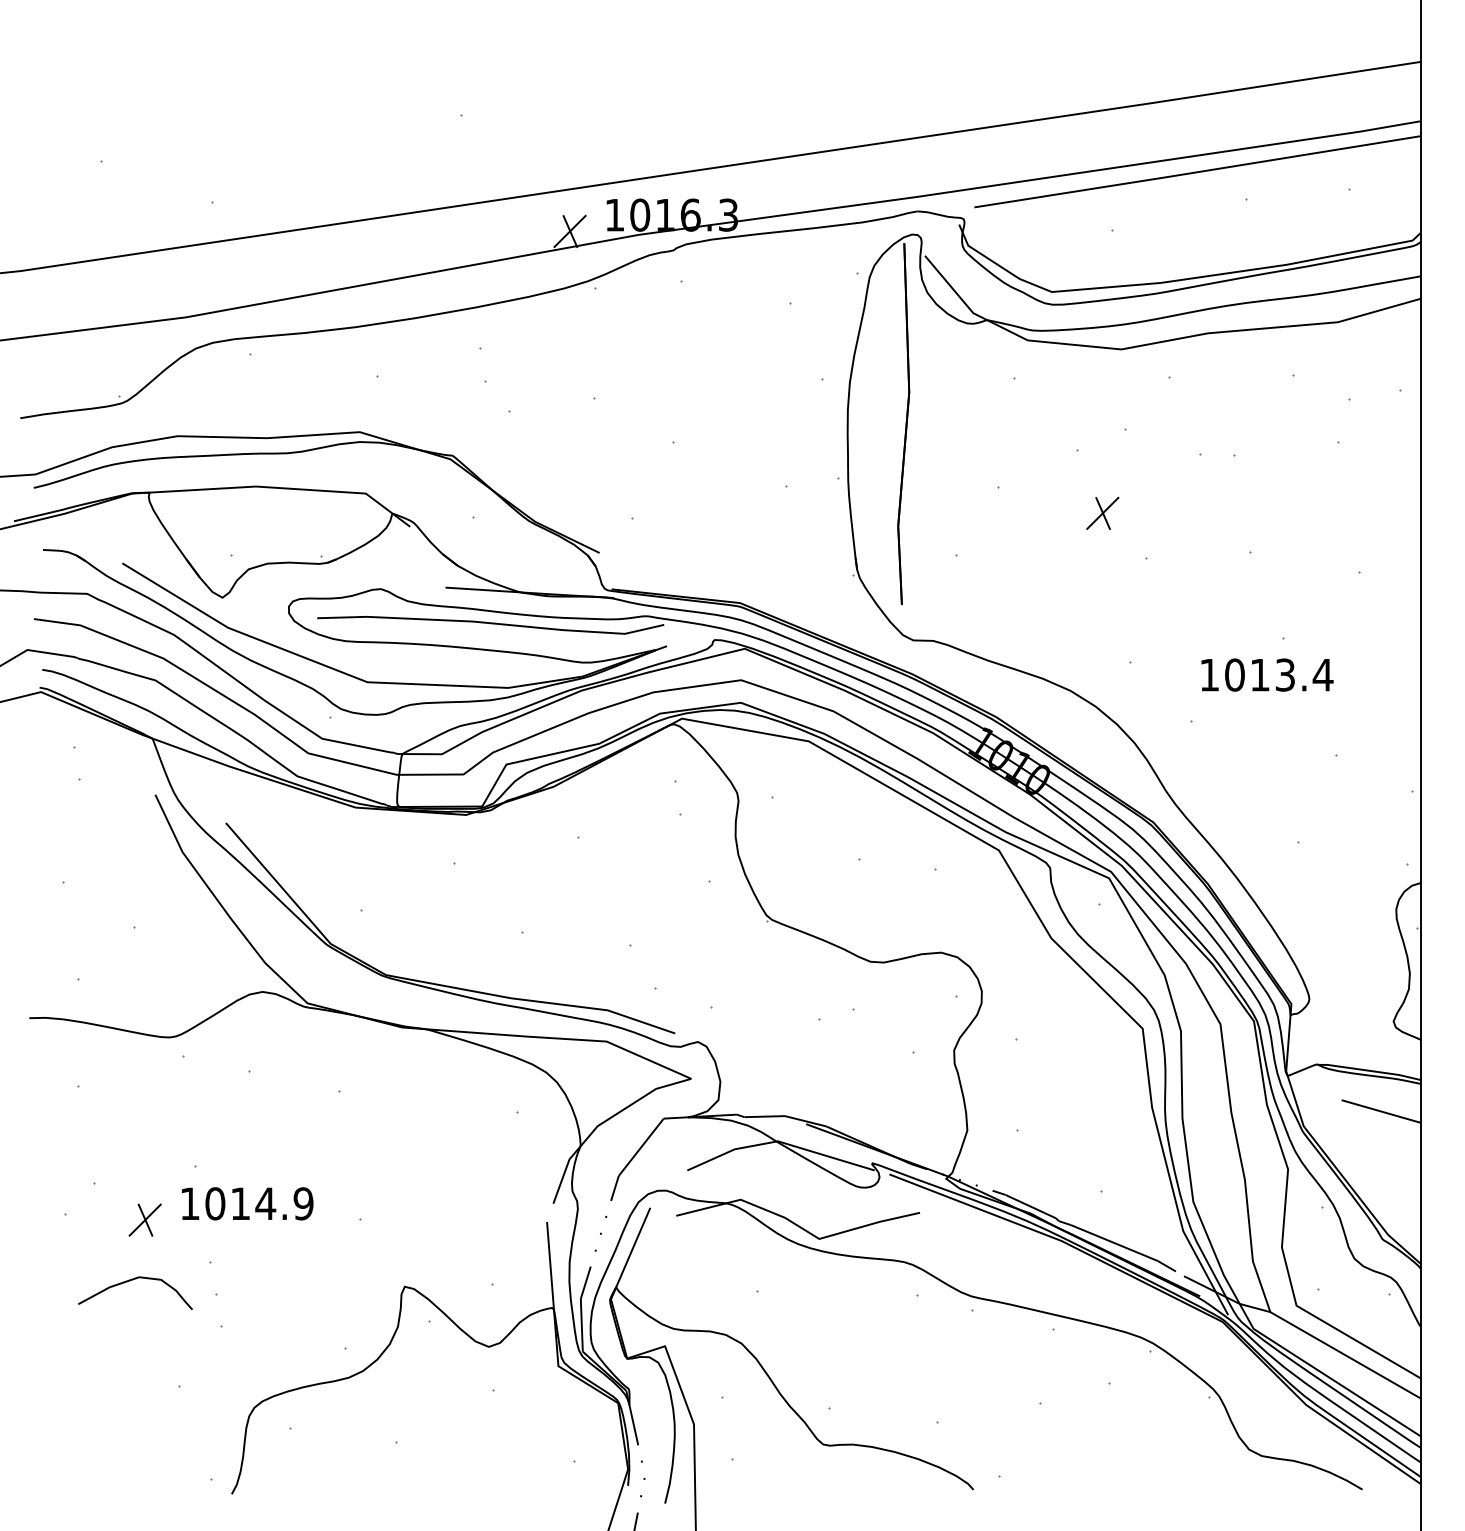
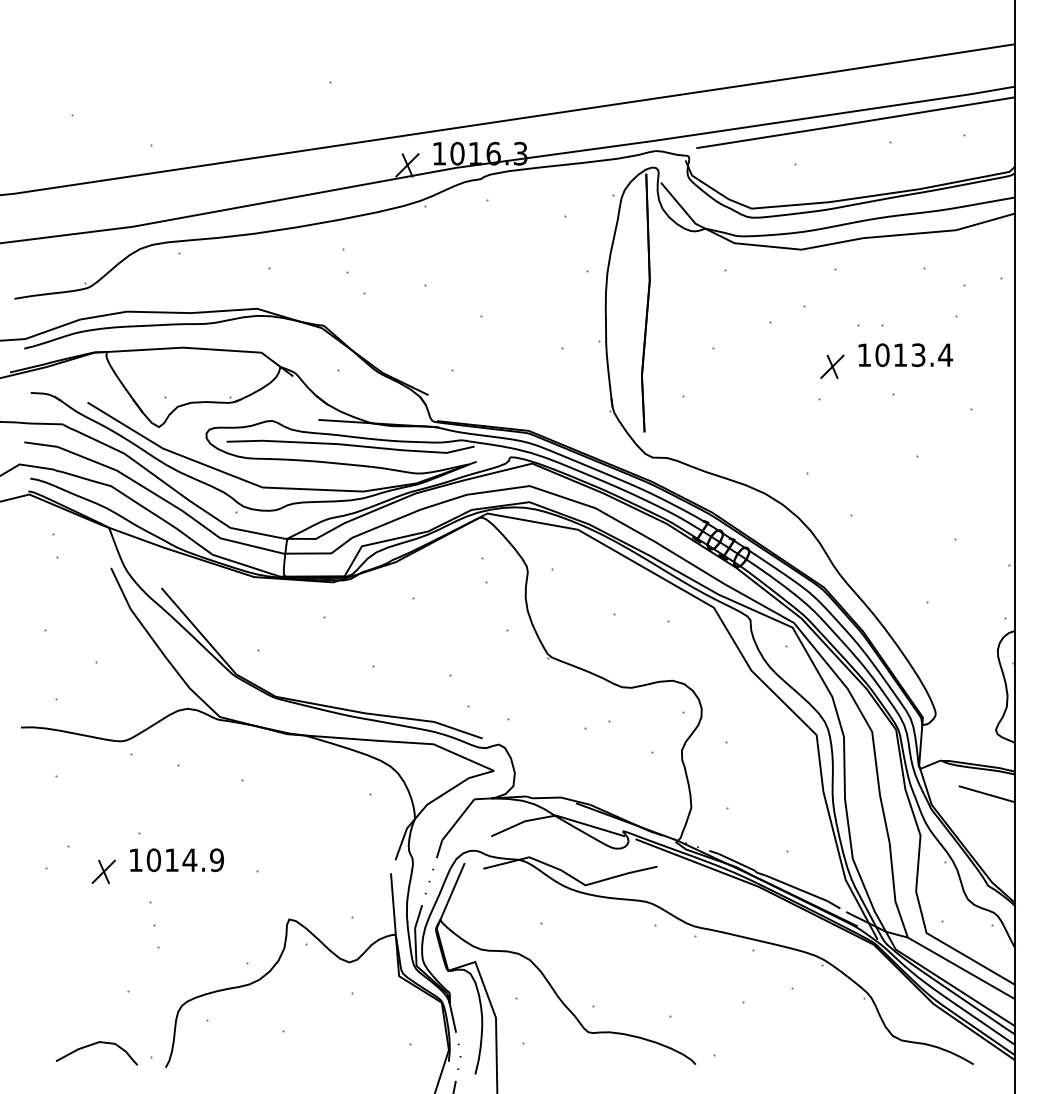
part: (1102, 512) -> (832, 366), moved
text: (1267, 674) -> (905, 354), moved
curve: (130, 1281) -> (93, 1045), moved

